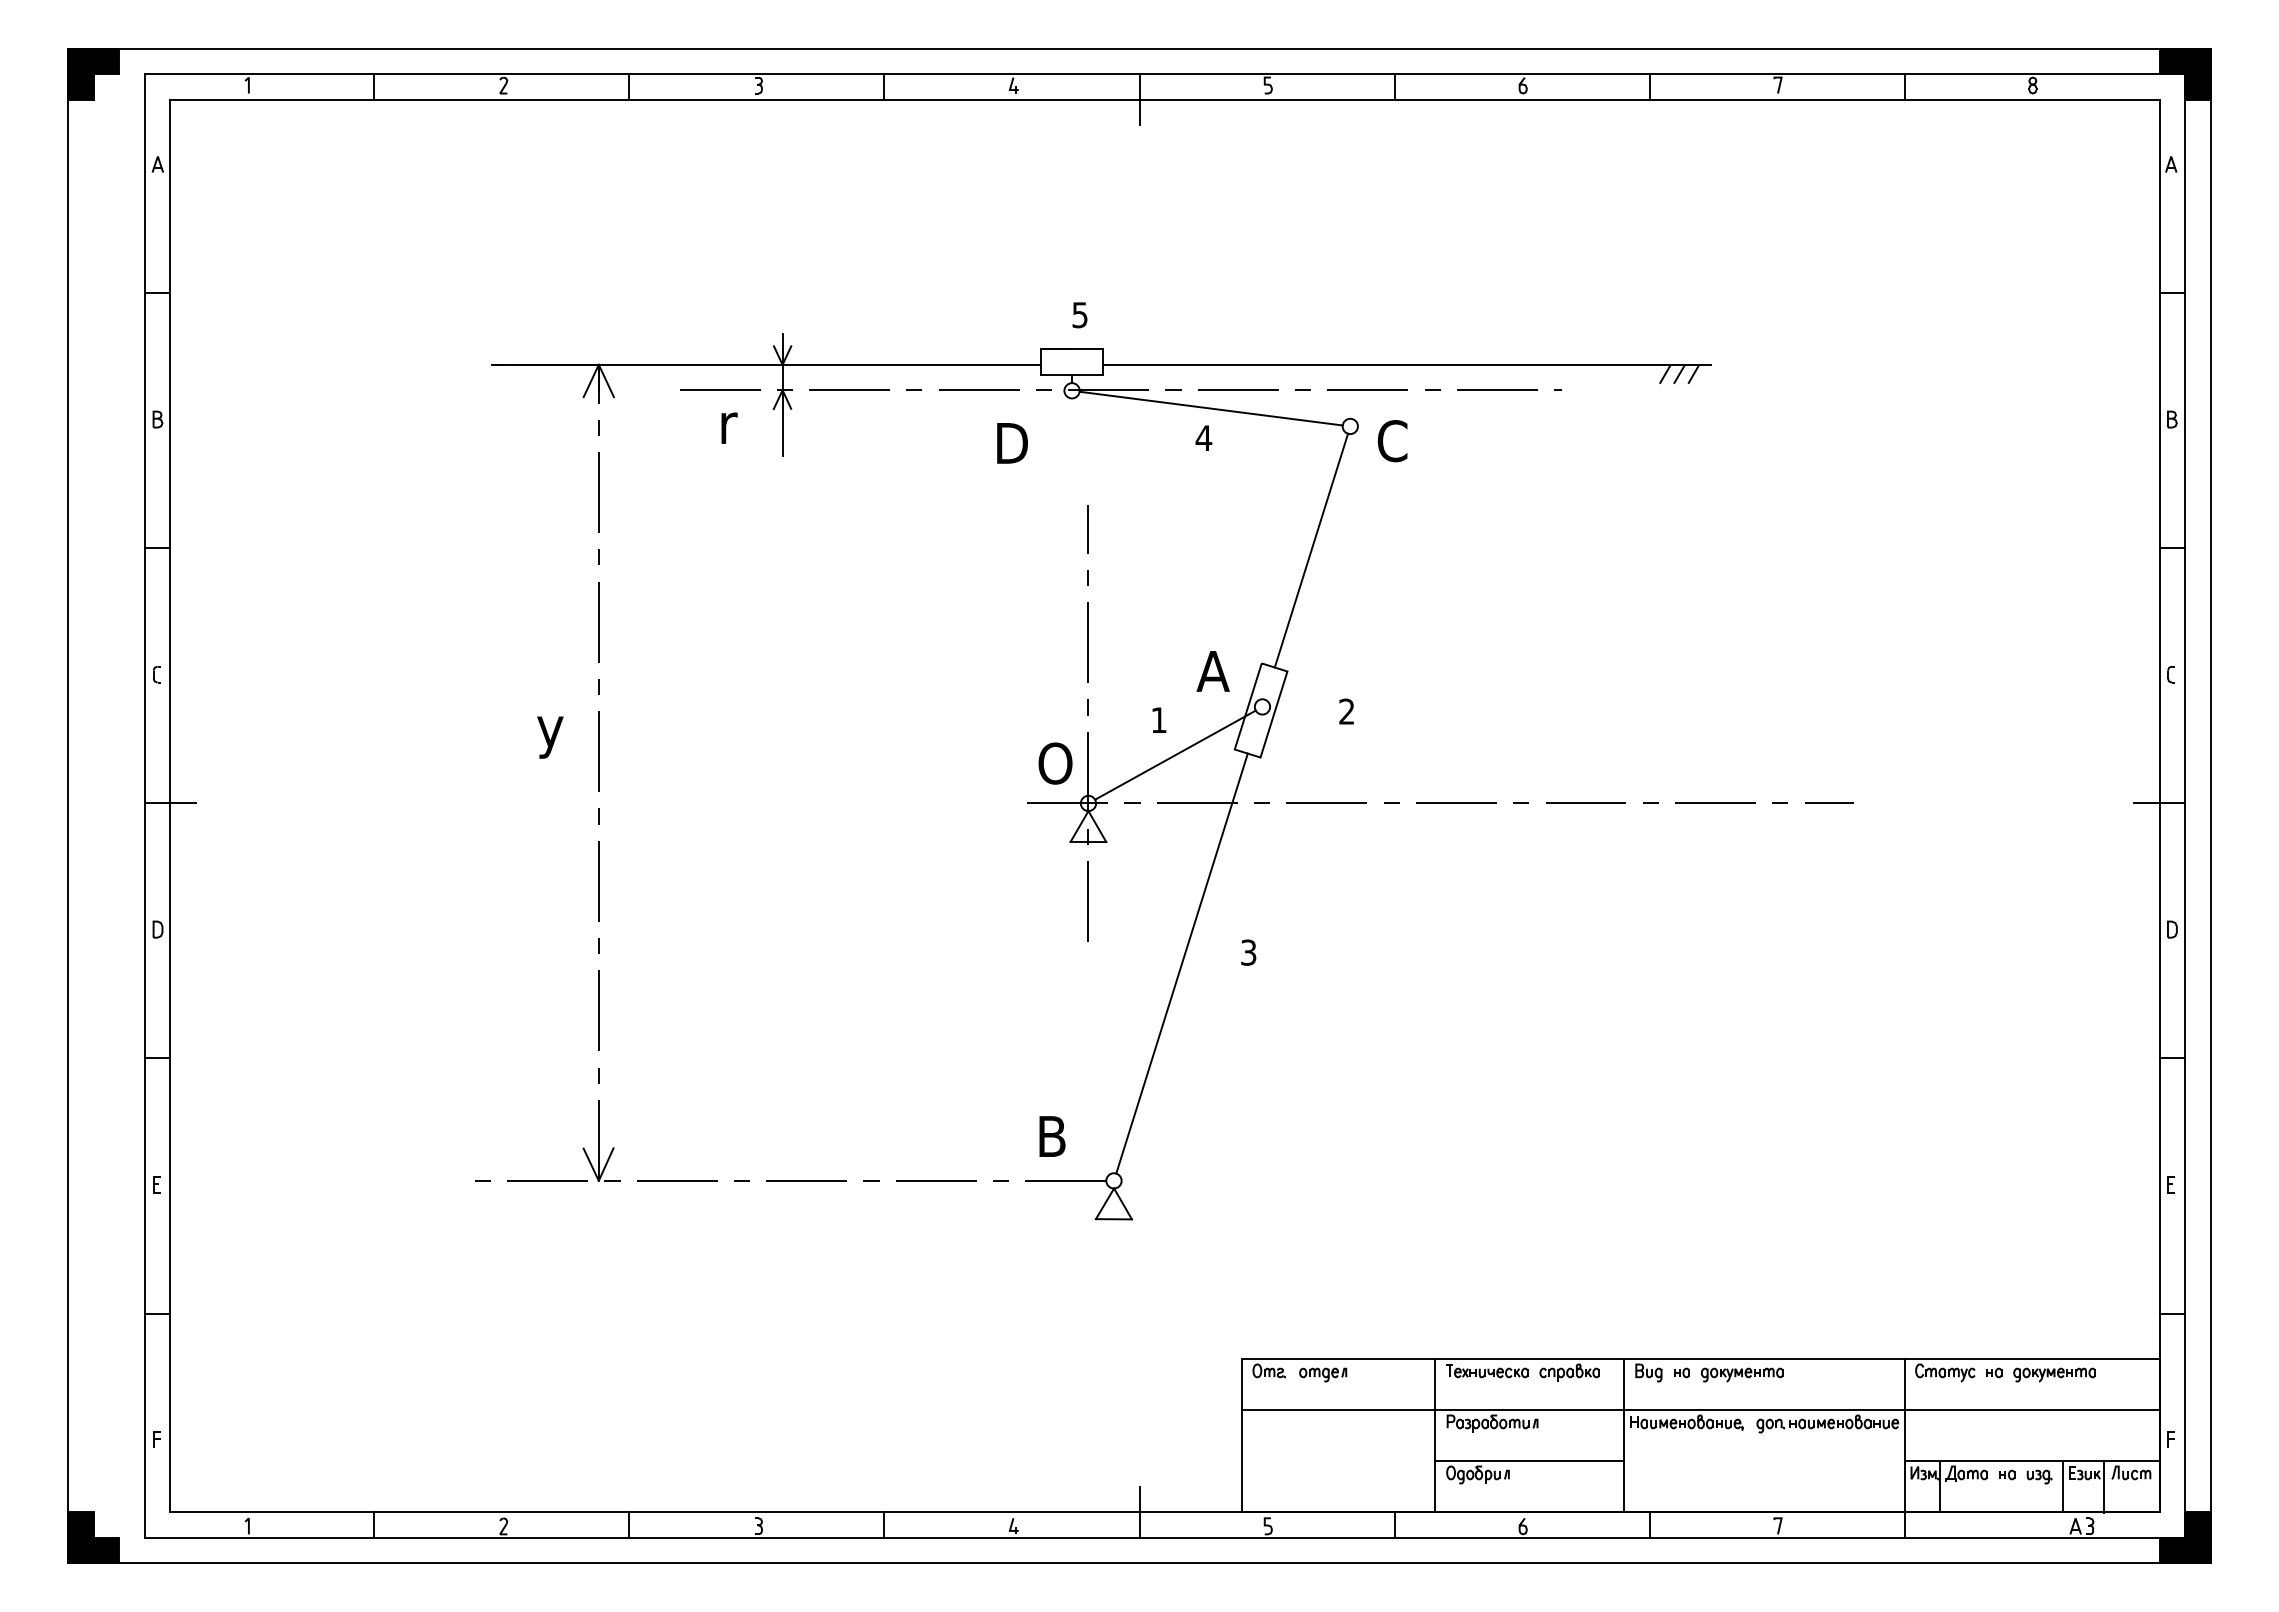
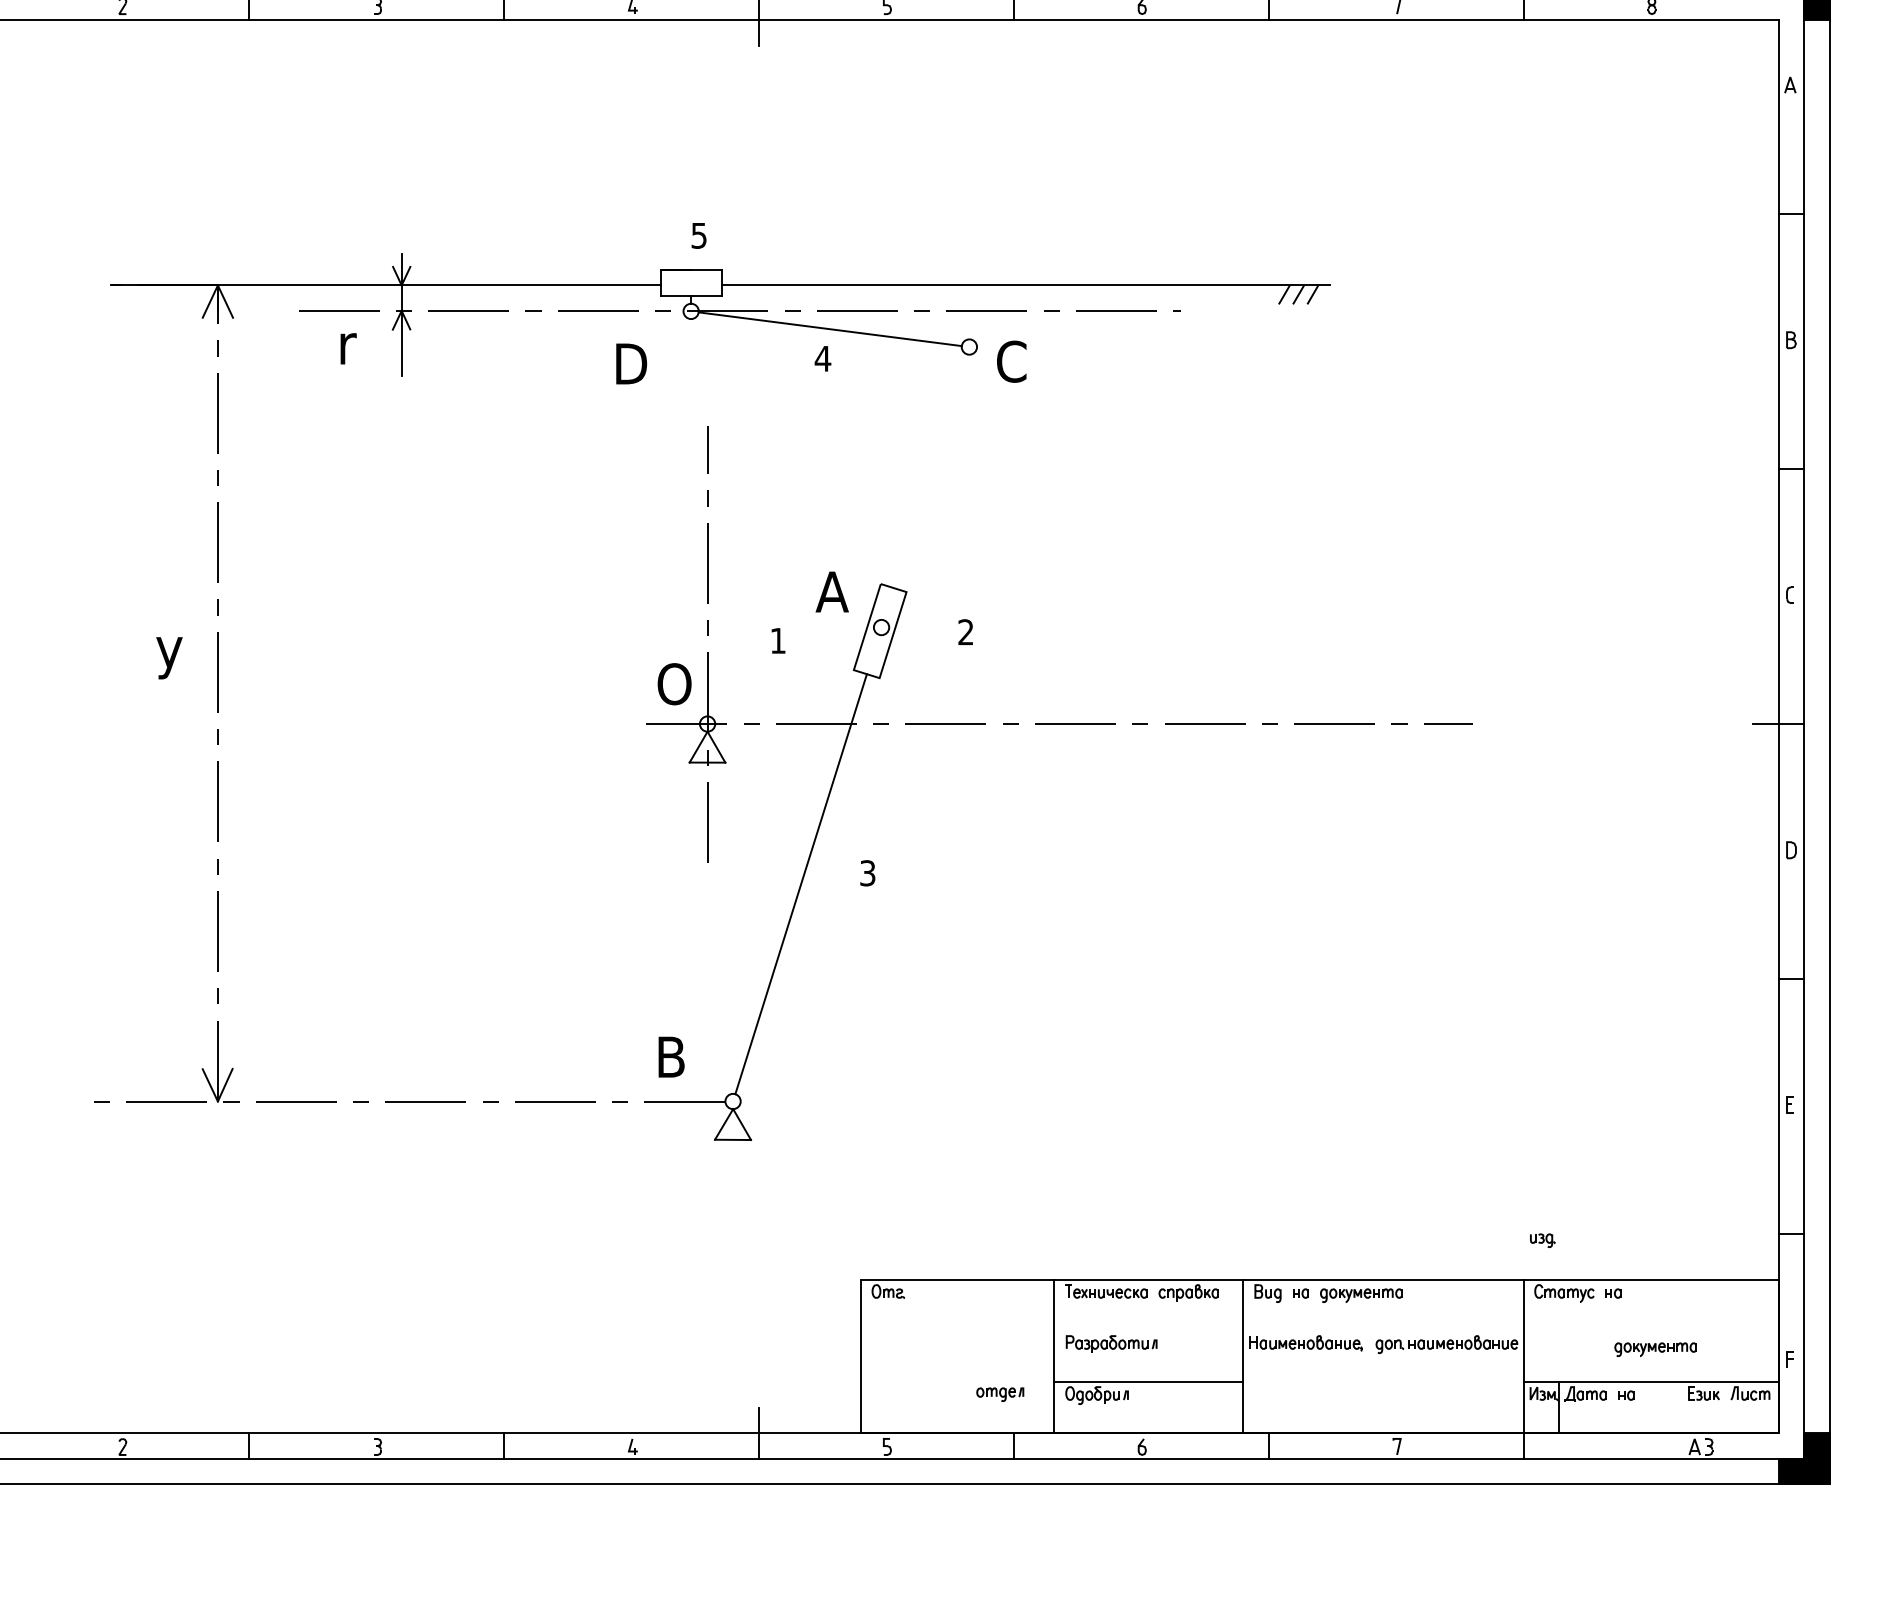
line: (1311, 550) -> (930, 471), removed
line: (1175, 754) -> (794, 675), removed
part: (1323, 1374) -> (1000, 1394), moved
part: (2054, 1374) -> (1655, 1349), moved
line: (1700, 1410) -> (1319, 1331), removed
part: (2039, 1476) -> (1542, 1240), moved
line: (2062, 1486) -> (1681, 1407), removed
line: (2103, 1486) -> (1722, 1407), removed

